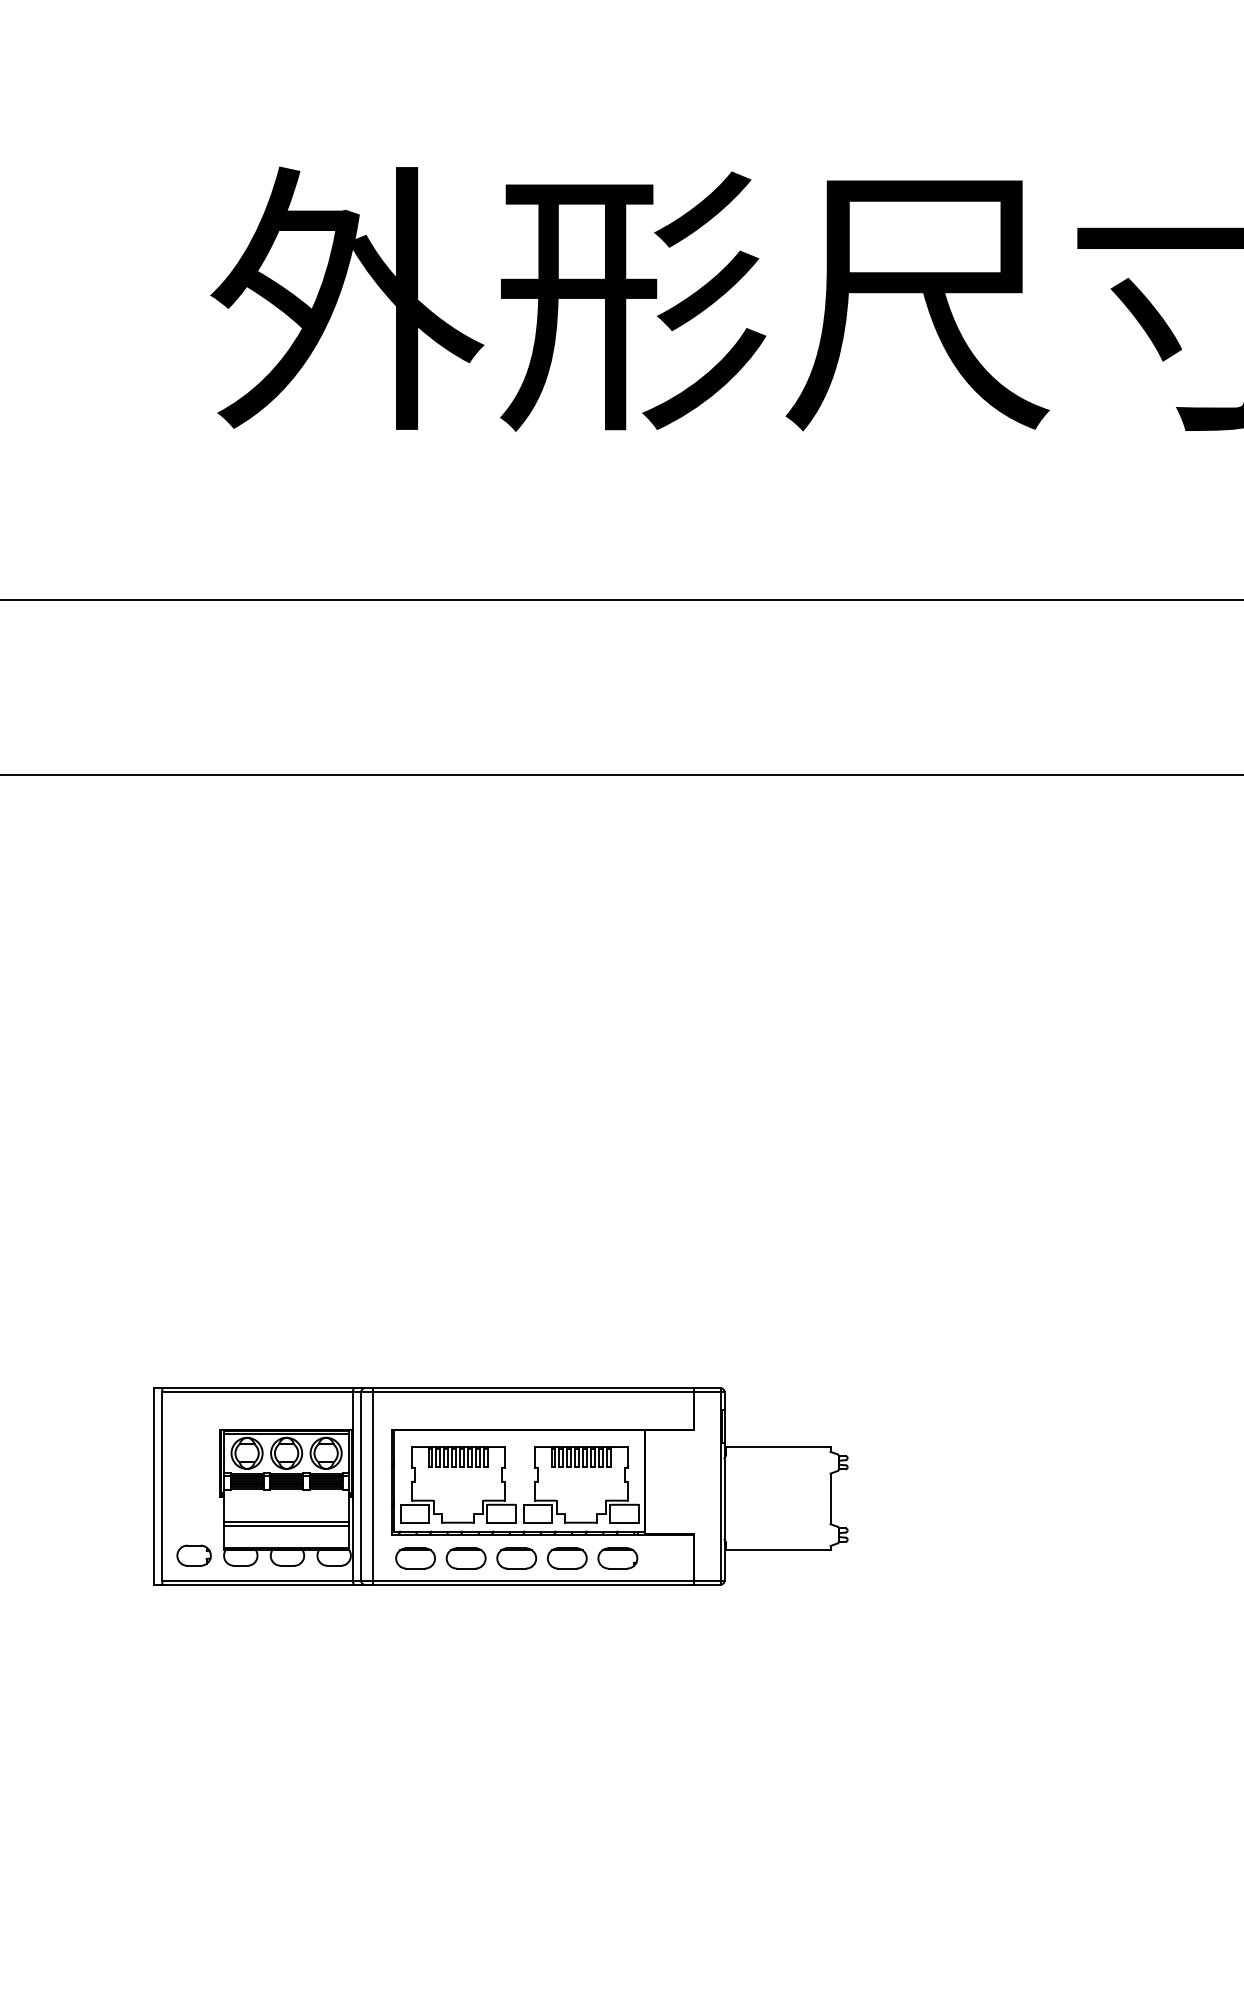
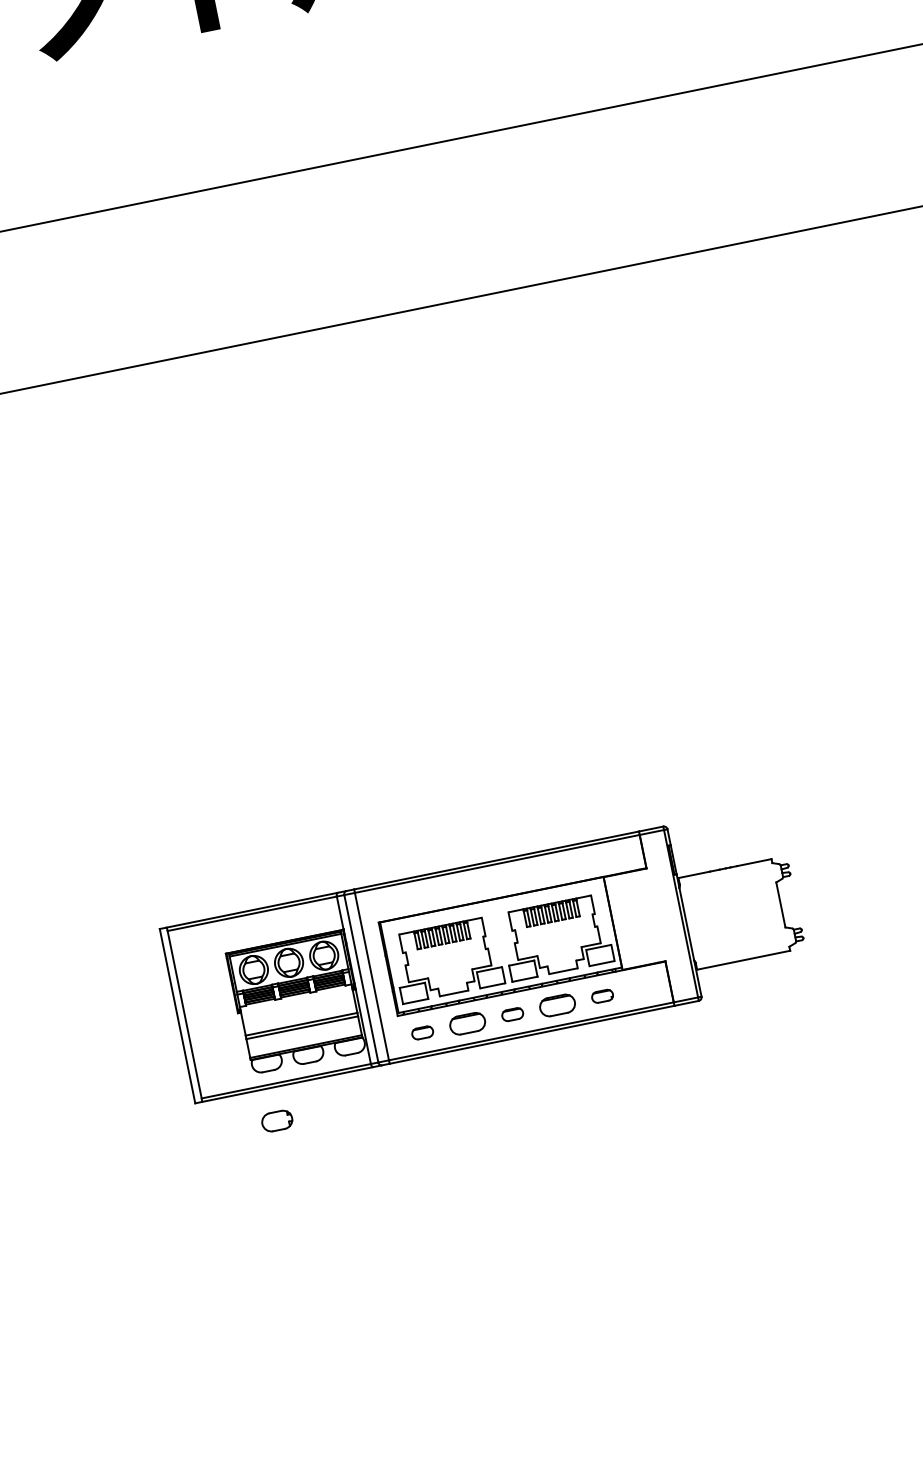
part: (193, 1555) -> (276, 1121), moved
part: (415, 1558) -> (422, 1032), size x0.6
part: (516, 1558) -> (512, 1014), size x0.6
part: (617, 1558) -> (602, 996), size x0.6

